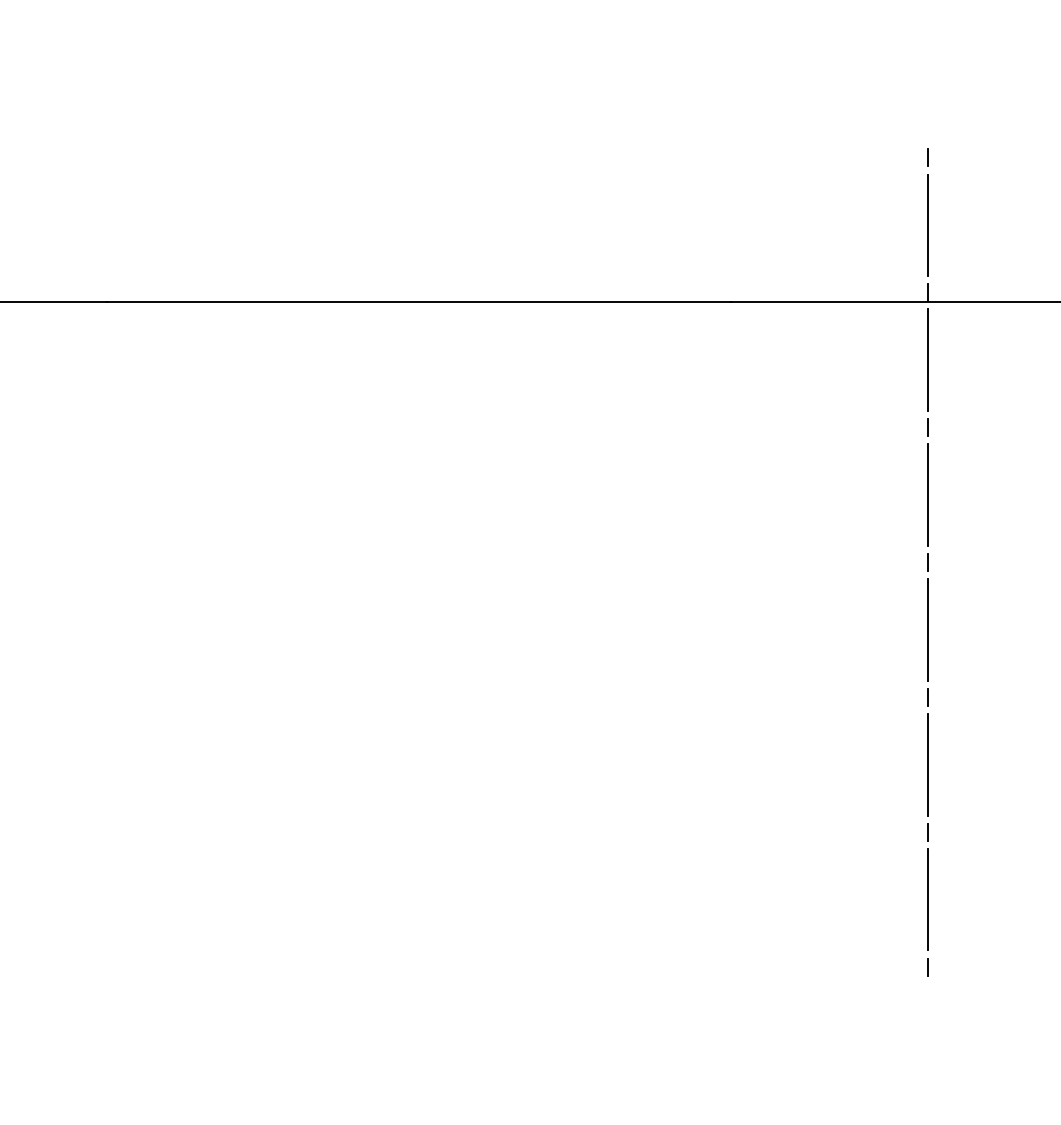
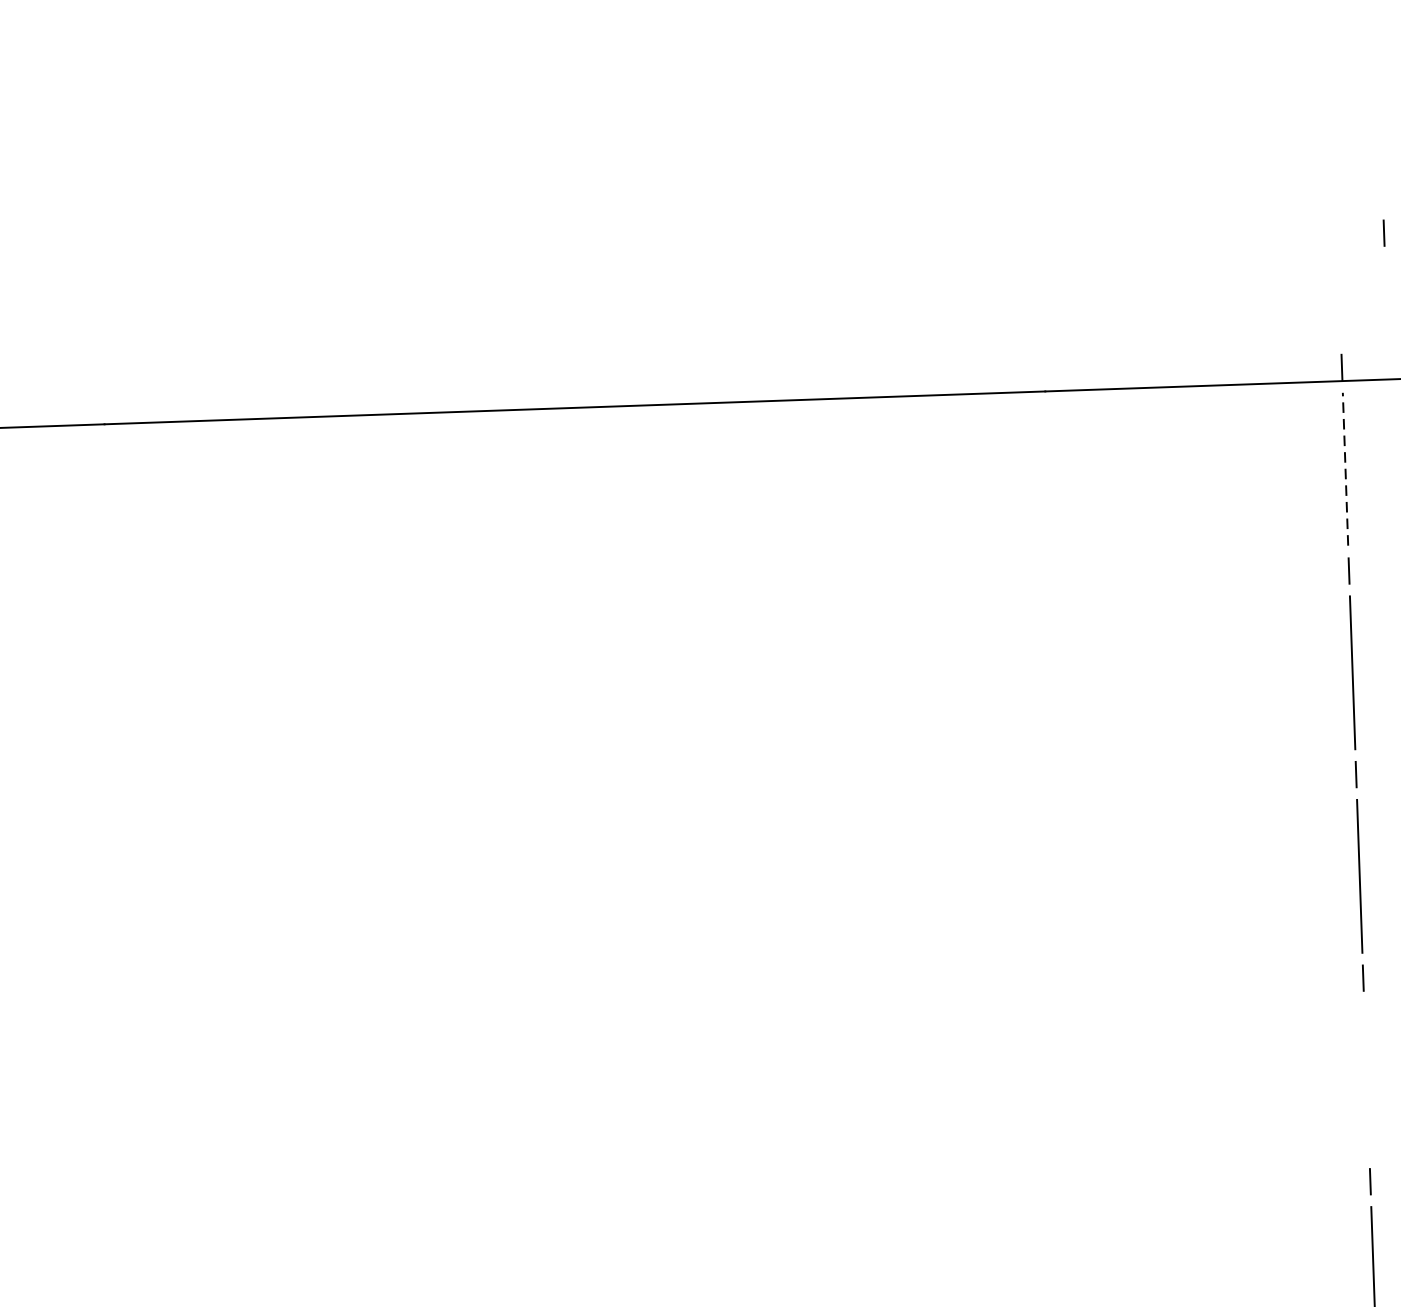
line: (927, 157) -> (1383, 232), moved
line: (927, 224) -> (1337, 264), removed
line: (927, 360) -> (1345, 469), solid -> dashed
line: (927, 764) -> (1366, 1079), removed

